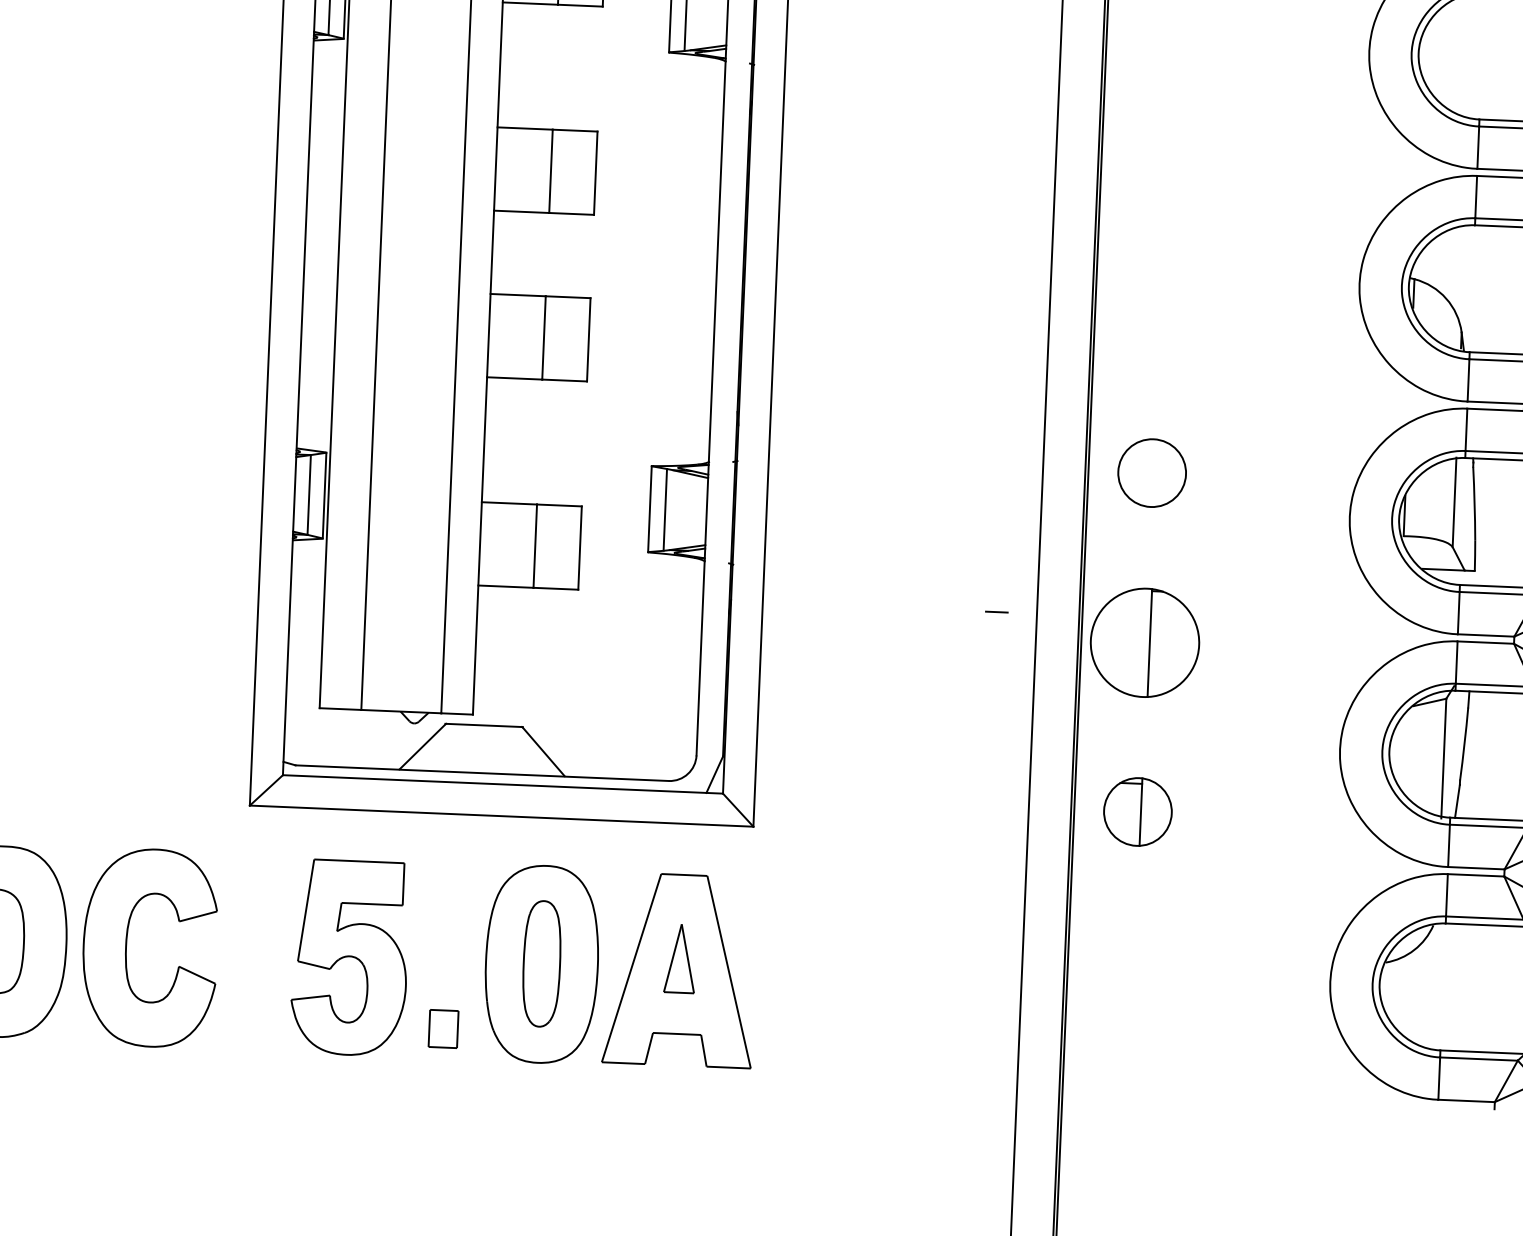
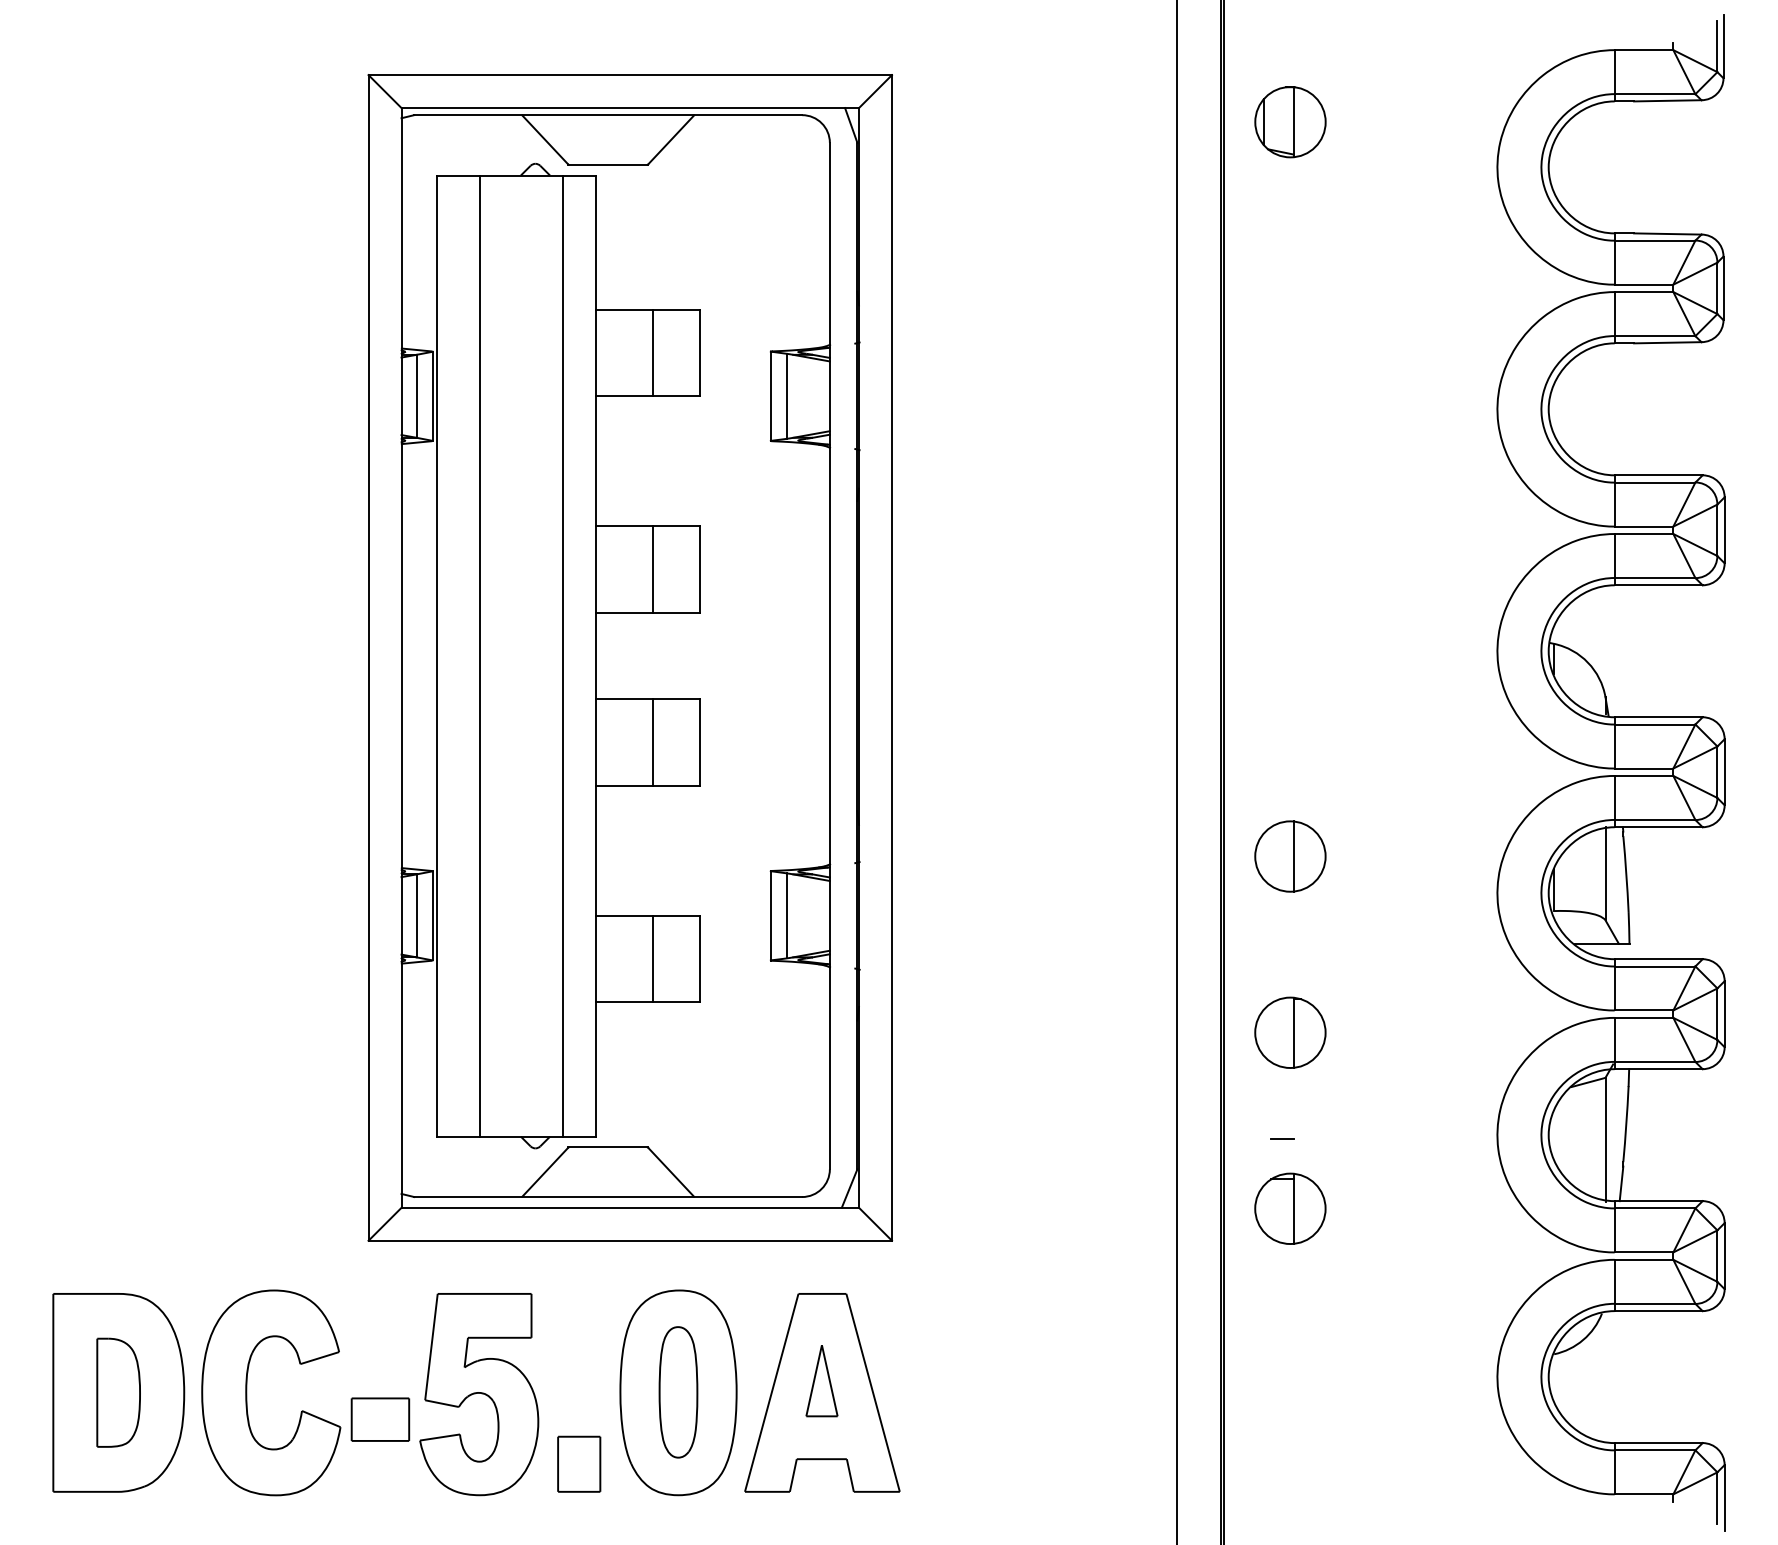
line: (1155, 473) -> (1293, 856), added
line: (997, 612) -> (1282, 1138), moved
part: (1145, 642) -> (1290, 1032), size x0.62
part: (254, 977) -> (380, 1419), added
part: (443, 1028) -> (579, 1463), size x1.43

